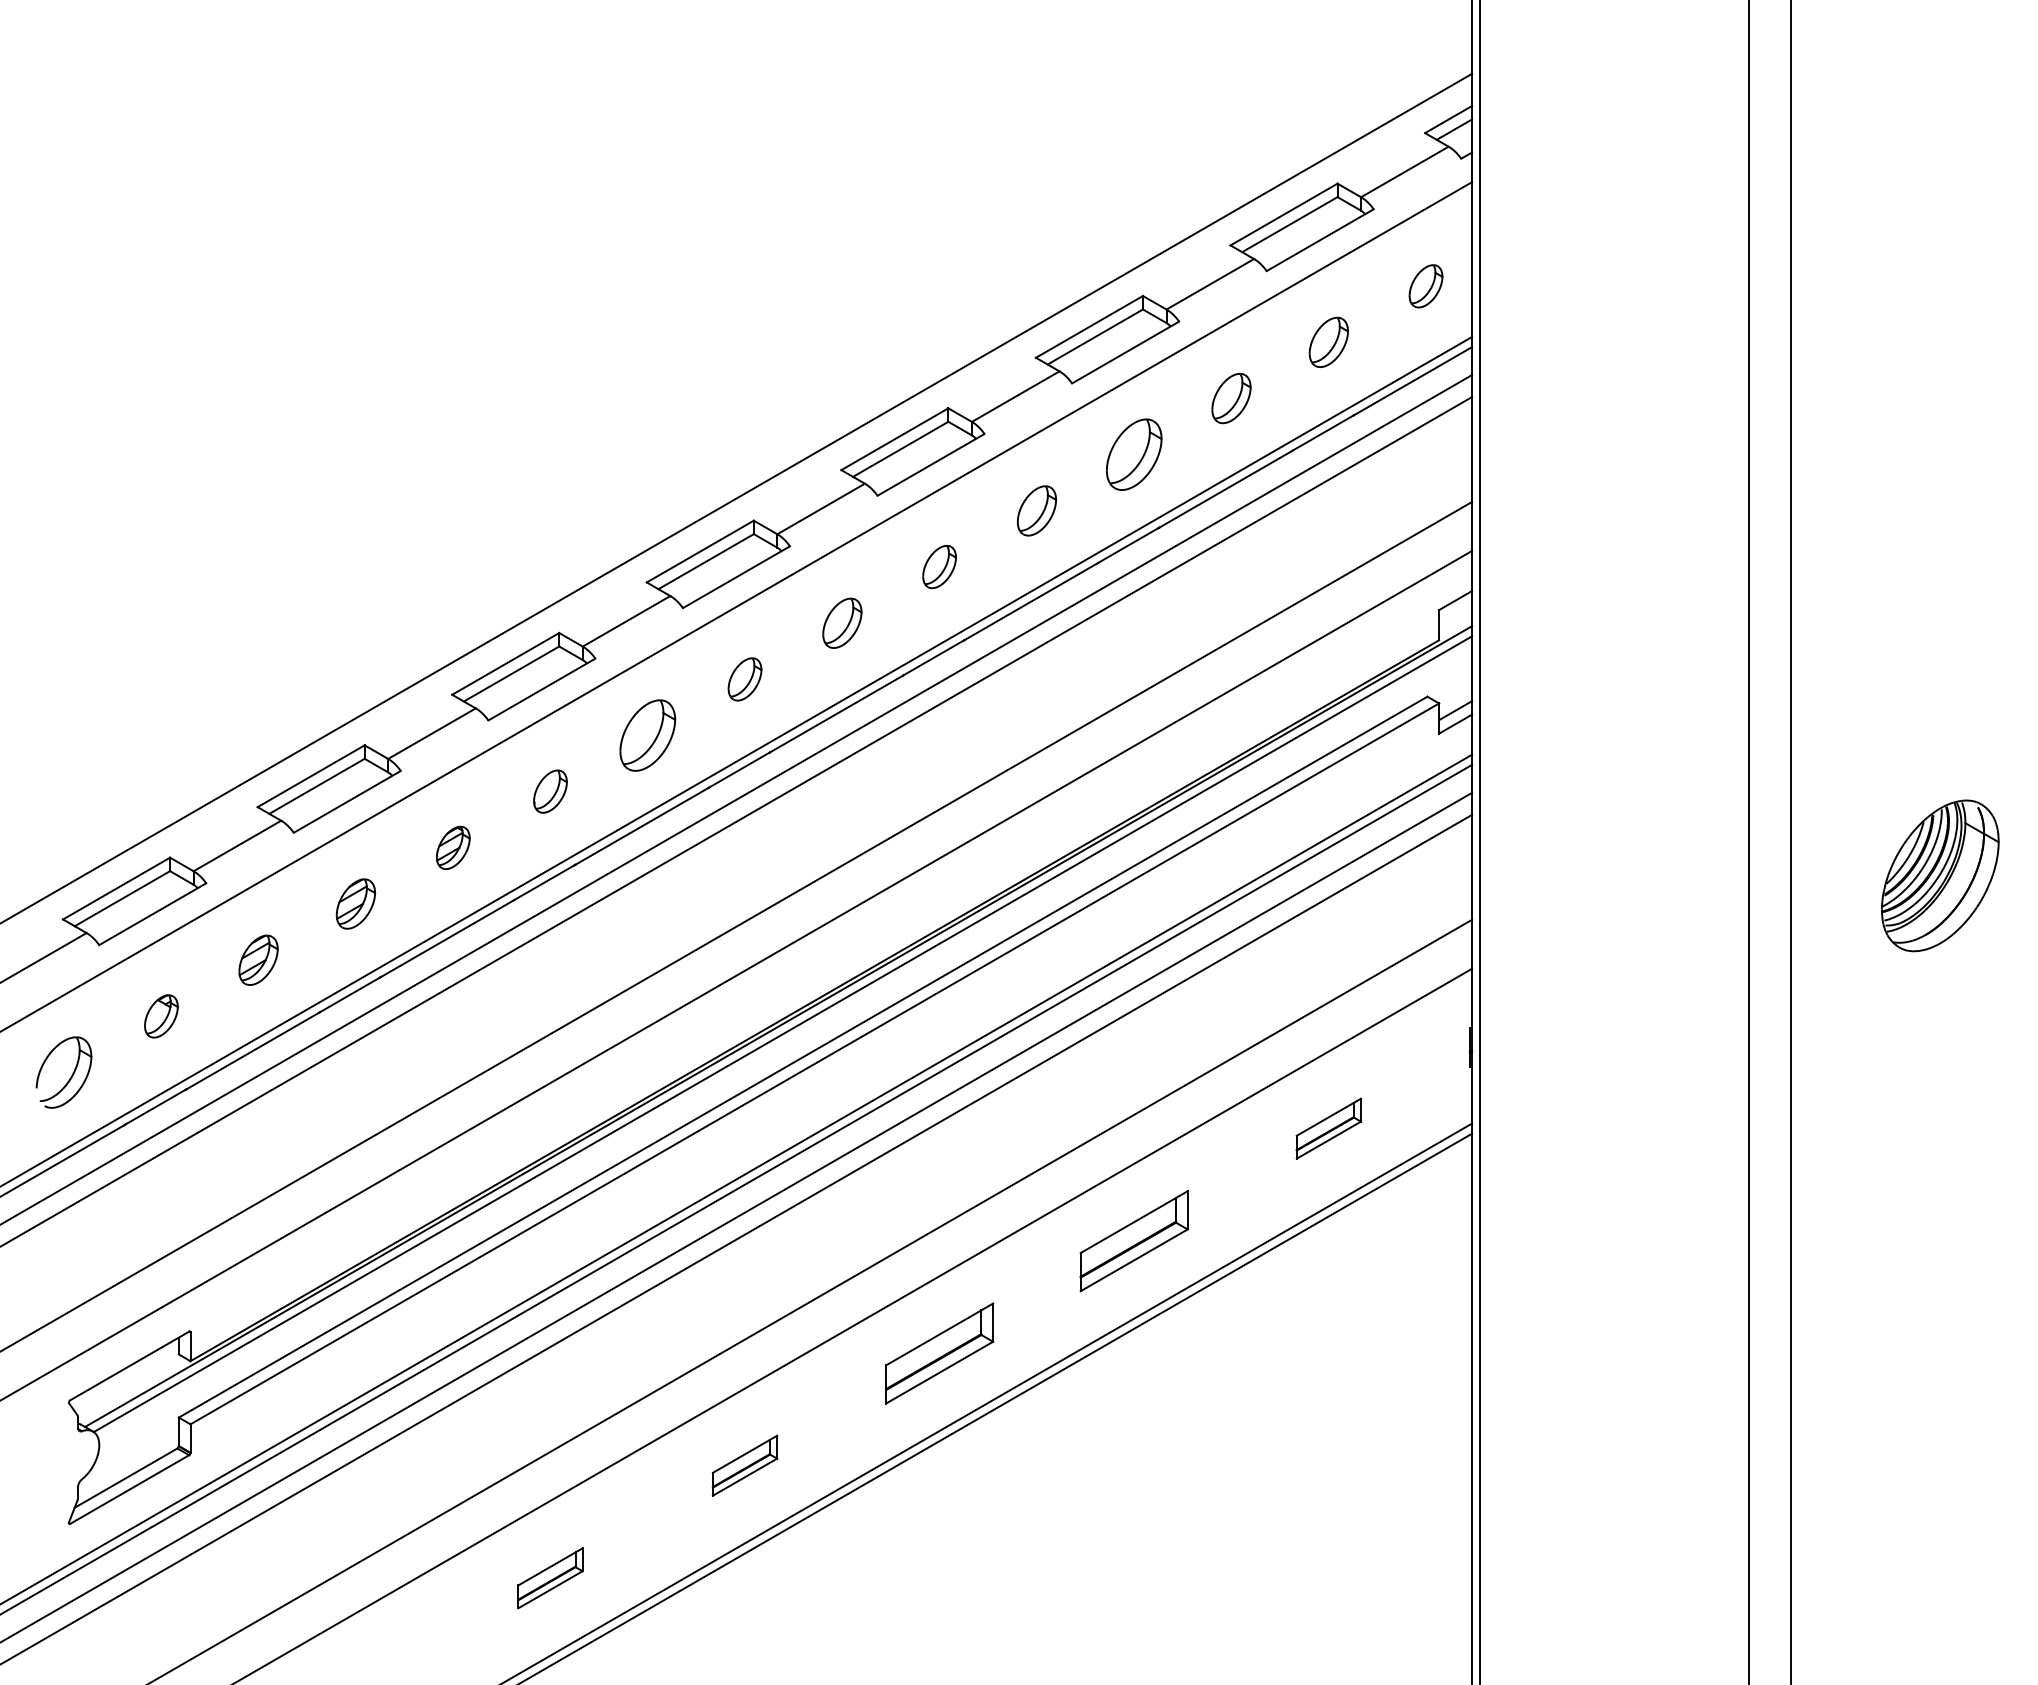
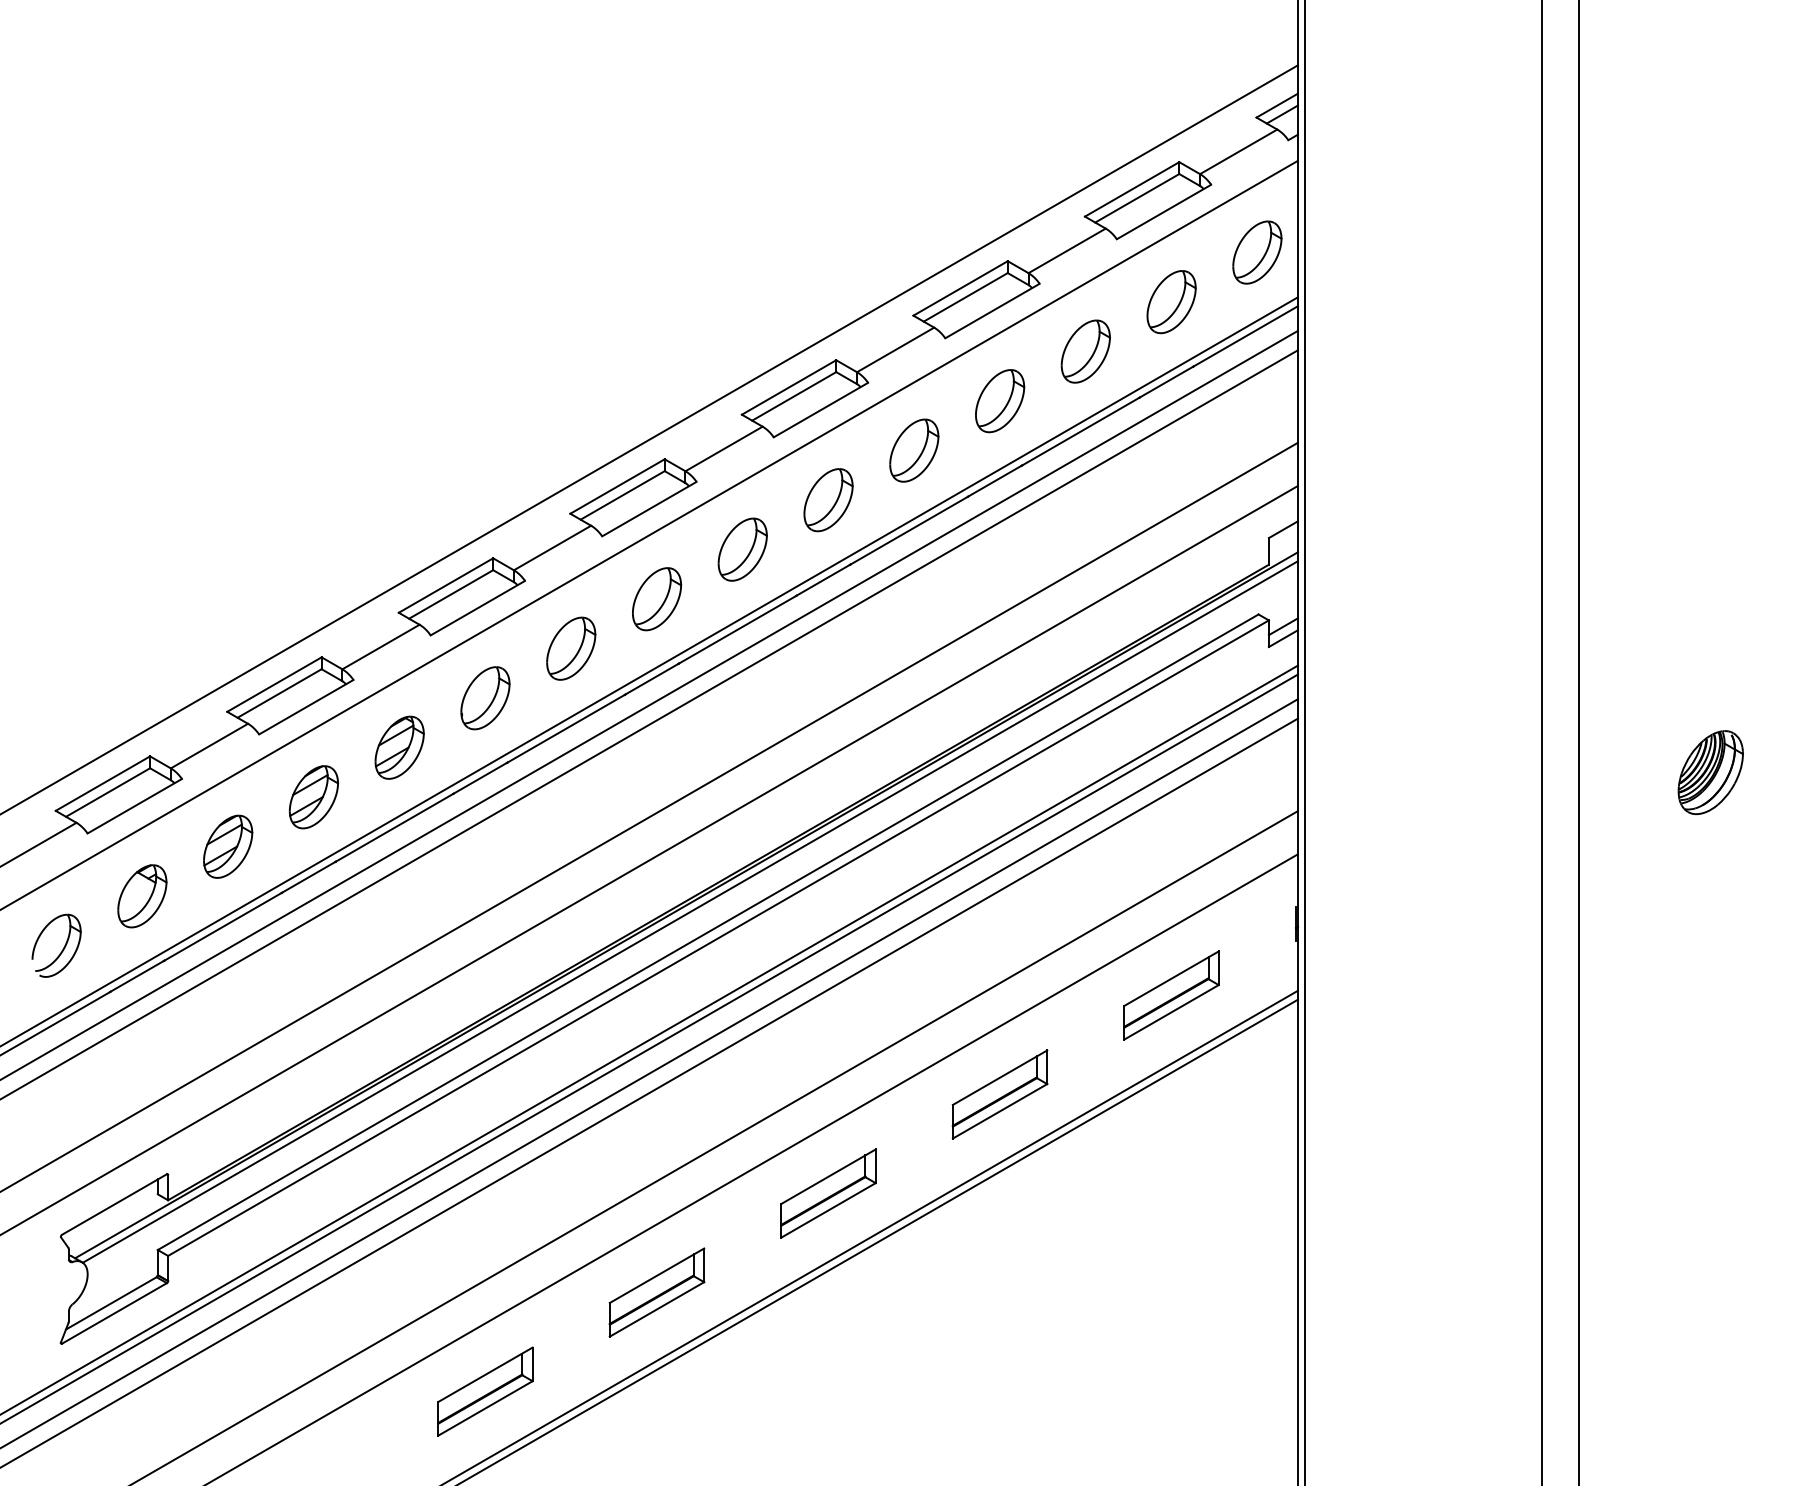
part: (1425, 286) -> (1256, 252), size x1.67
part: (1328, 342) -> (1171, 302), size x1.43
part: (1231, 398) -> (1085, 351), size x1.43
part: (1036, 510) -> (913, 450), size x1.43
part: (939, 566) -> (828, 499), size x1.67
part: (842, 623) -> (742, 549), size x1.43
part: (744, 679) -> (656, 599), size x1.67
part: (550, 791) -> (485, 698), size x1.67
part: (453, 847) -> (399, 747), size x1.67
part: (1940, 876) -> (1710, 772), size x0.62
part: (355, 903) -> (313, 796), size x1.43
part: (258, 960) -> (228, 847), size x1.43
part: (161, 1016) -> (142, 896), size x1.67
part: (1328, 1128) -> (1171, 995), size x1.67
part: (744, 1465) -> (656, 1292), size x1.67
part: (550, 1578) -> (485, 1391), size x1.67

